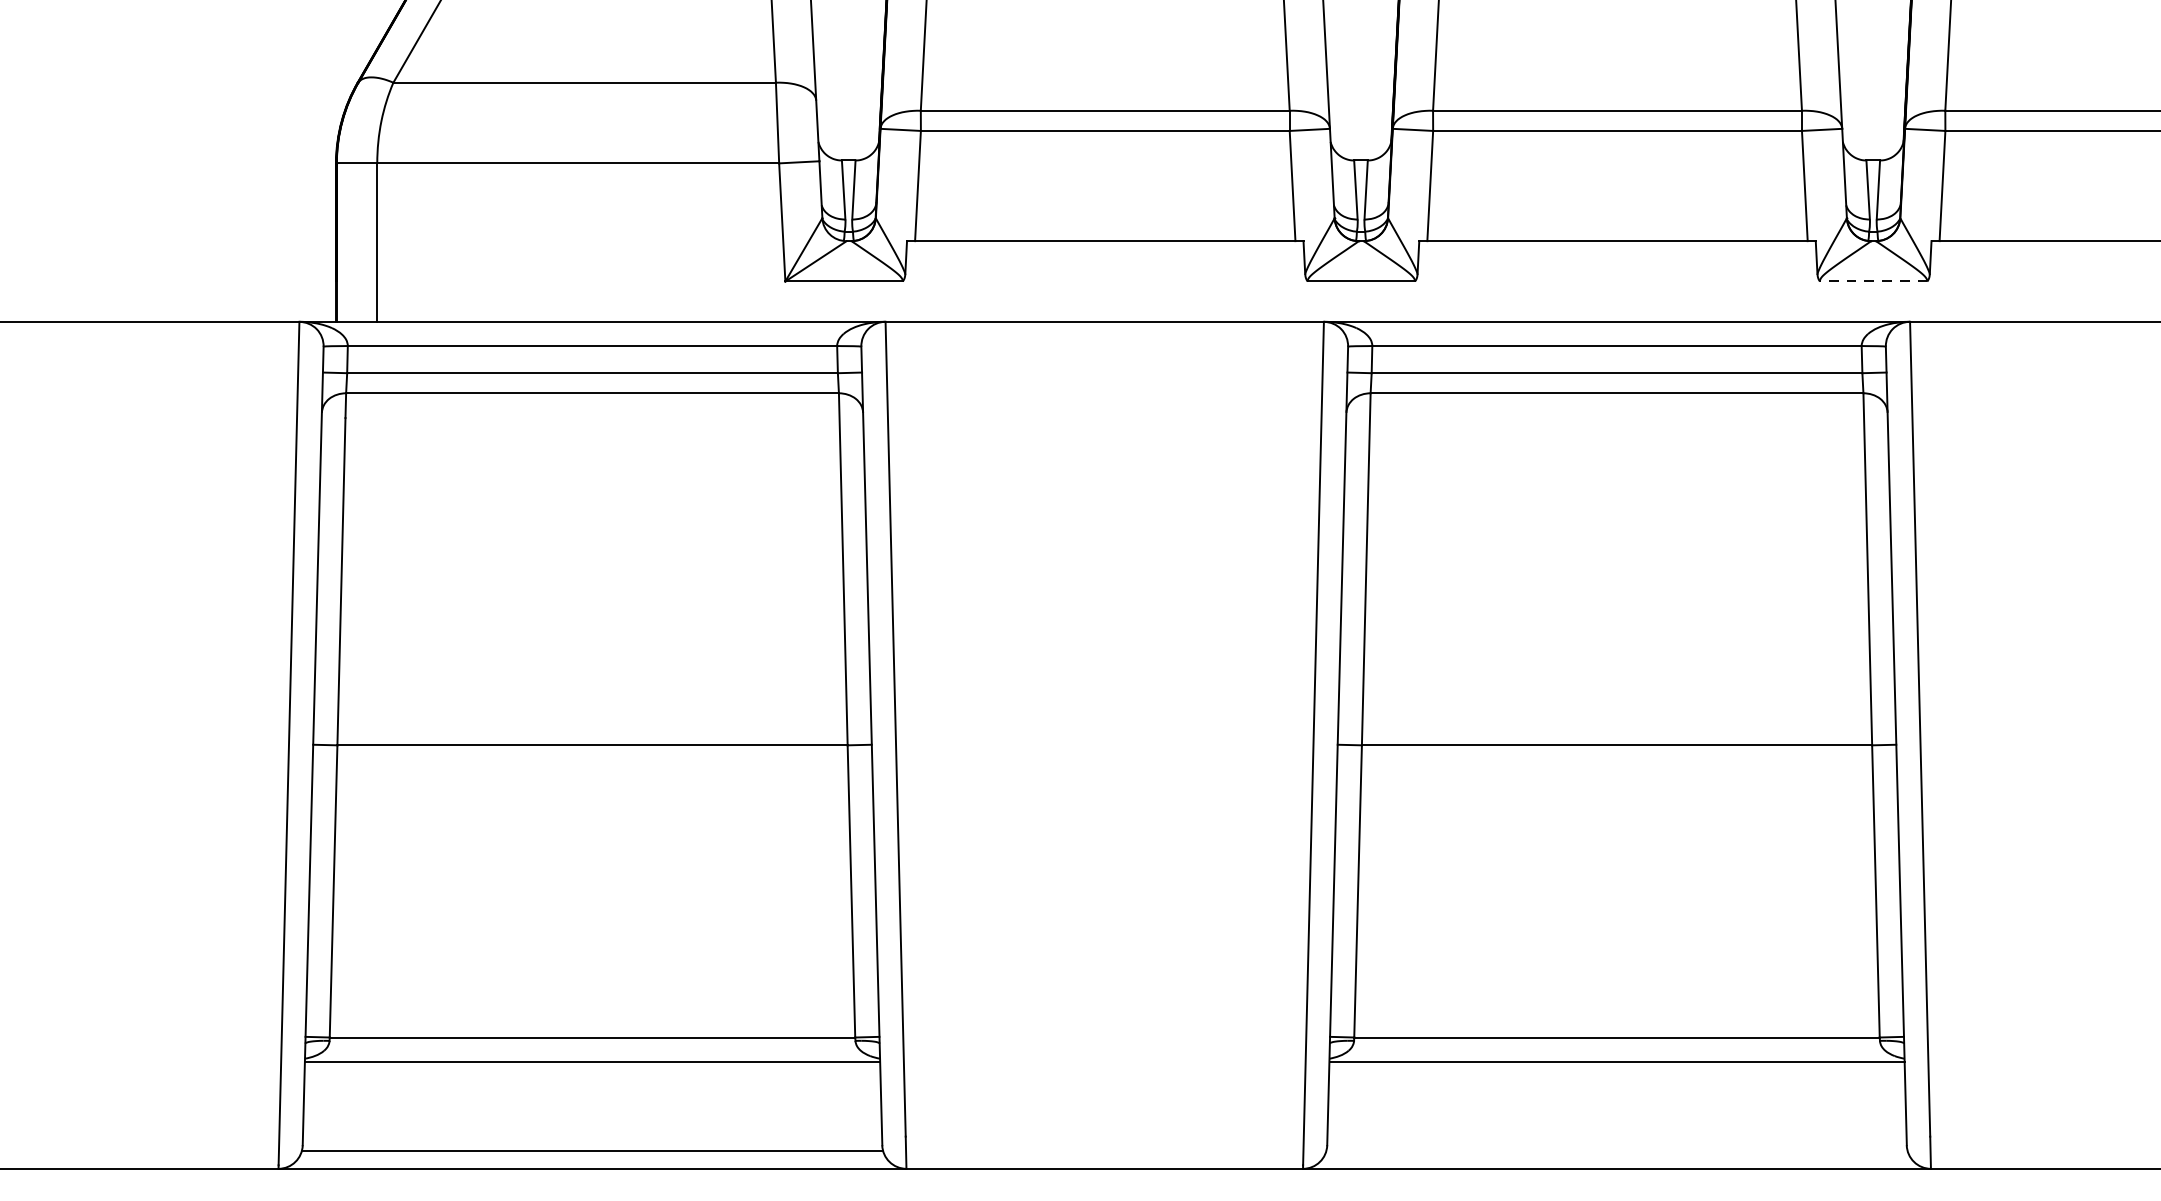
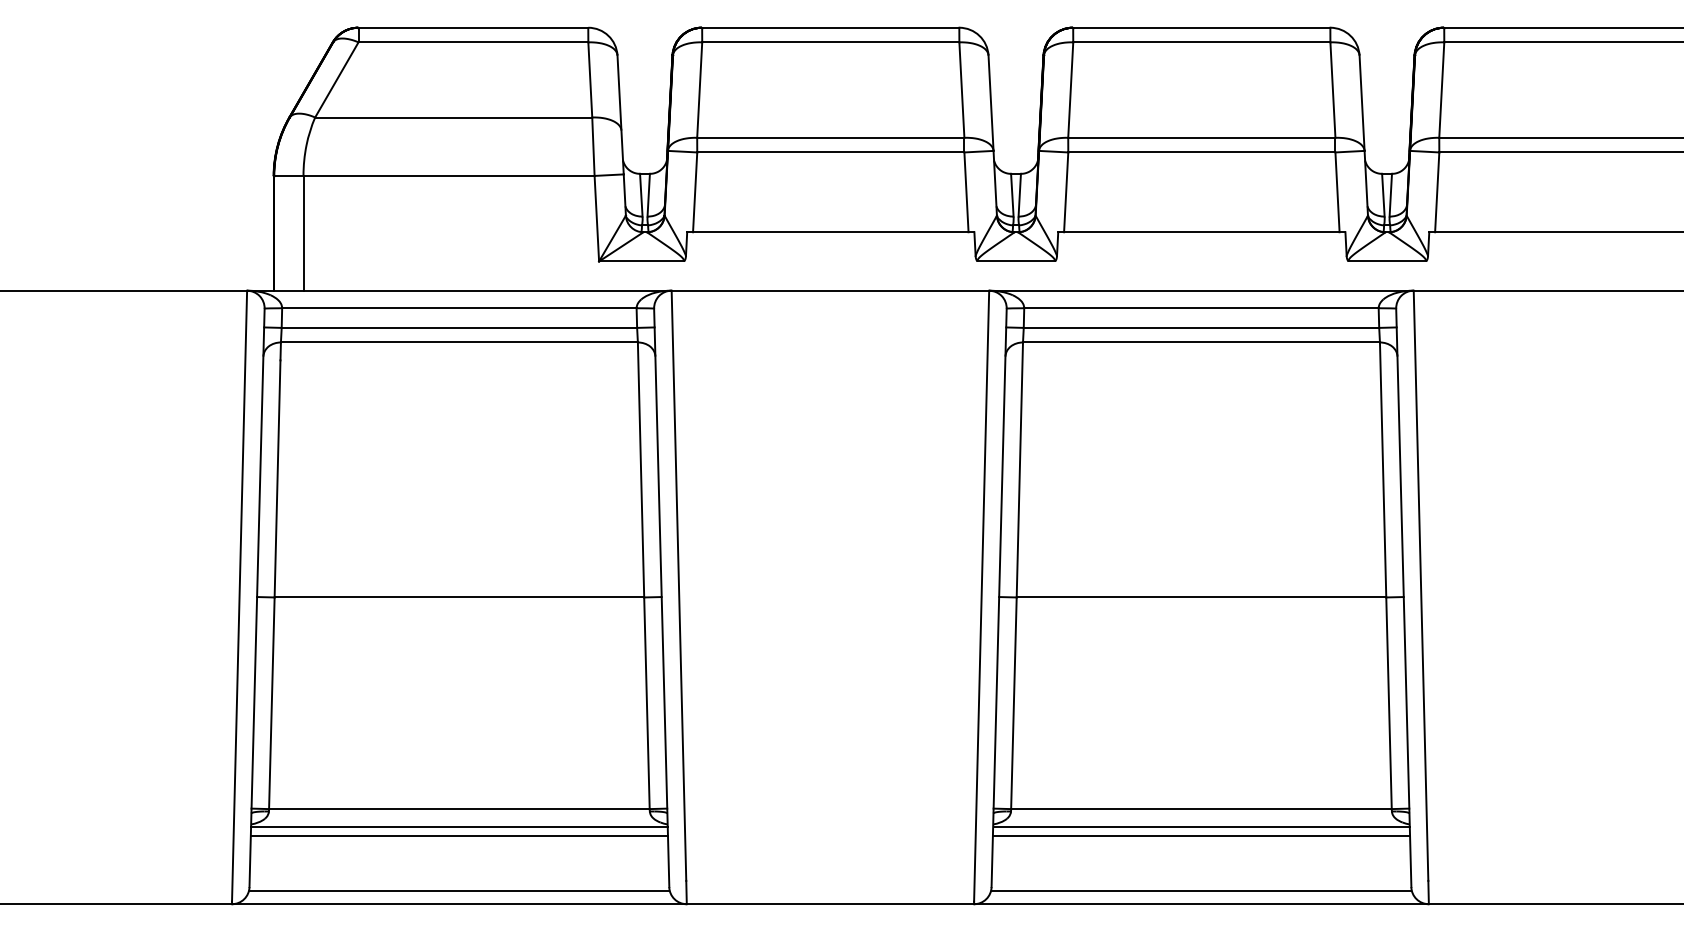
line: (1873, 281) -> (1387, 261), dashed -> solid
line: (591, 1075) -> (458, 836), added
line: (1617, 1075) -> (1201, 836), added
line: (1617, 1149) -> (1201, 890), added

